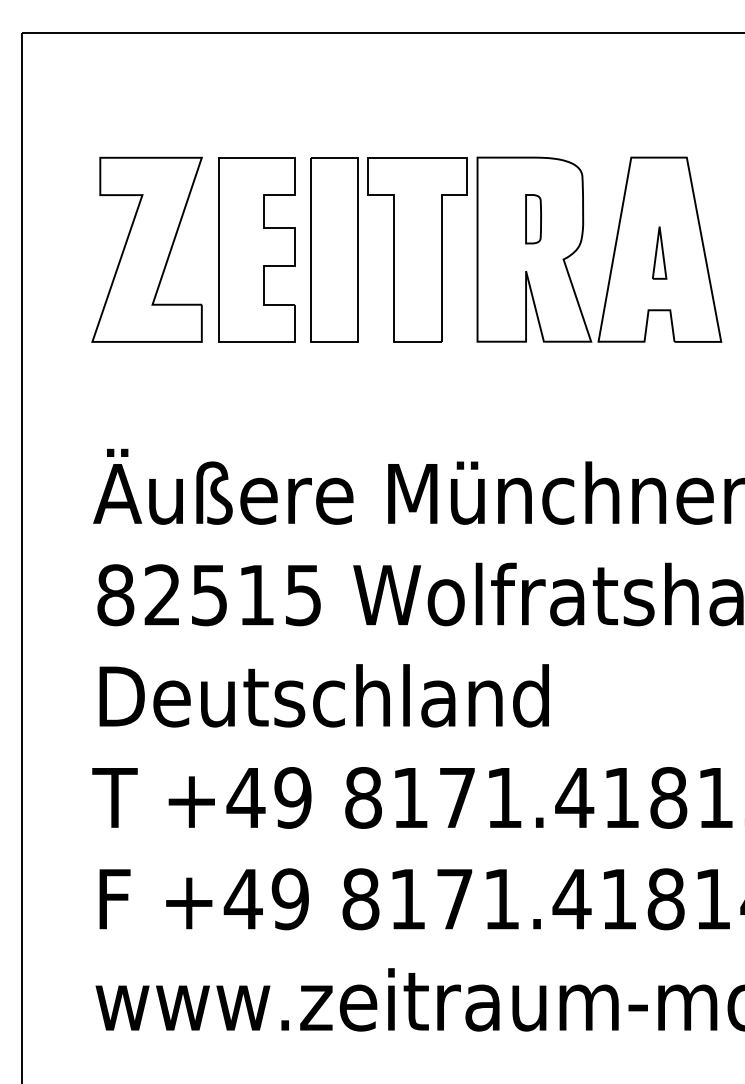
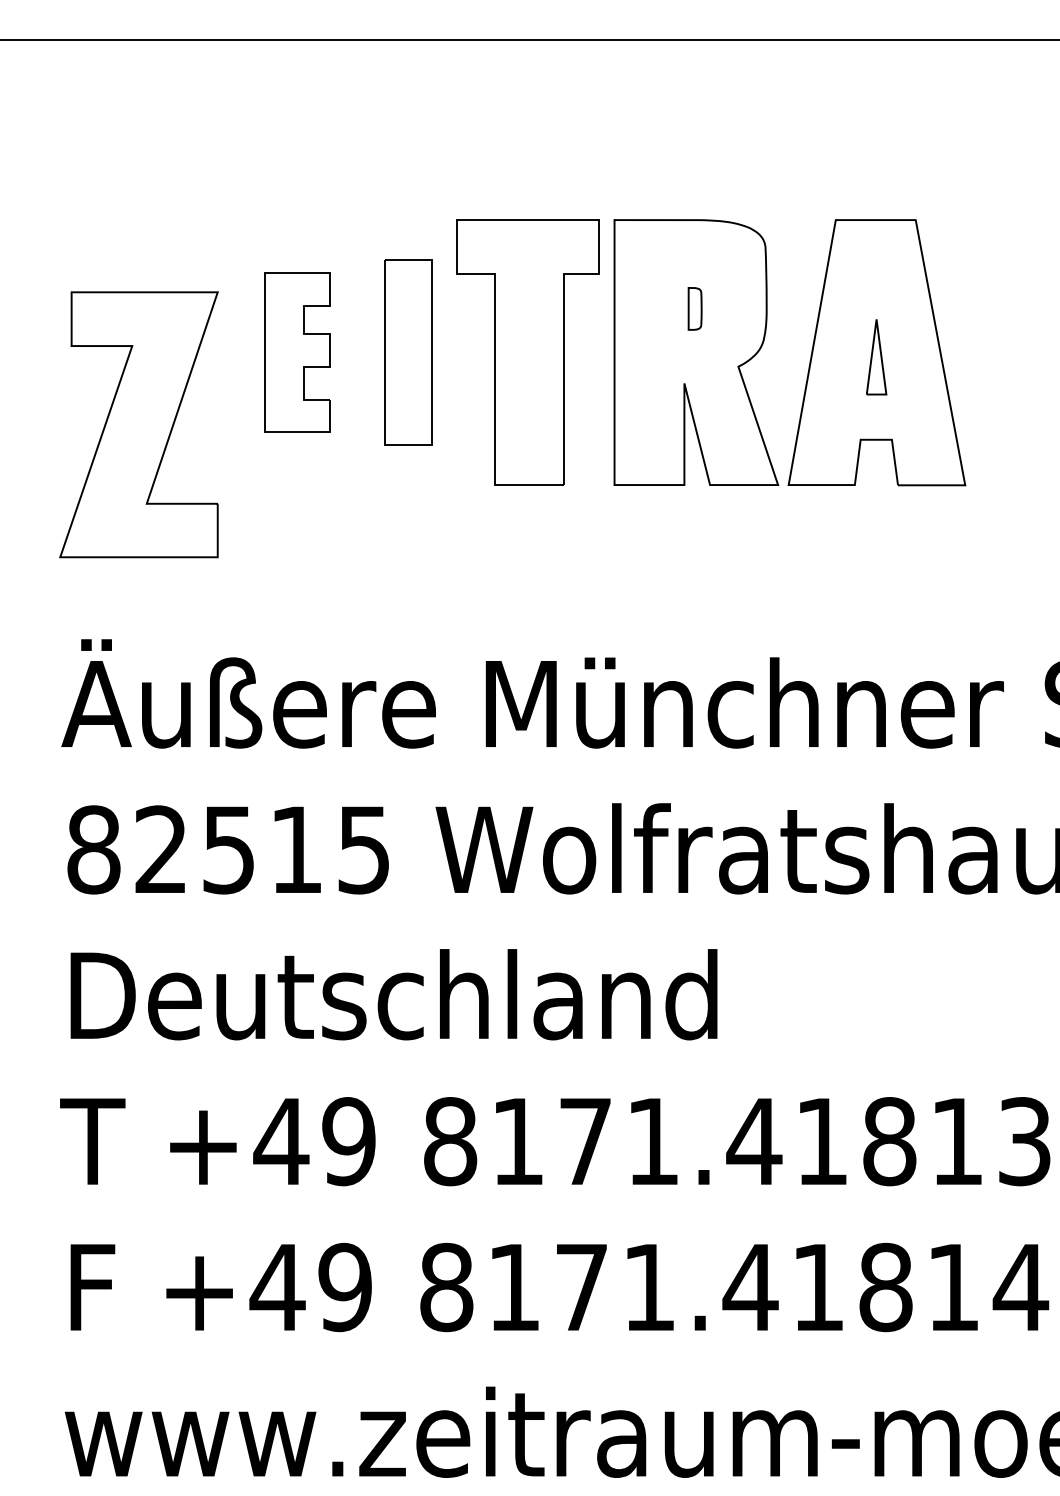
part: (533, 219) -> (695, 309), size x0.6
part: (146, 249) -> (138, 424), moved
part: (256, 249) -> (296, 352), size x0.6
part: (334, 249) -> (408, 352), size x0.7

